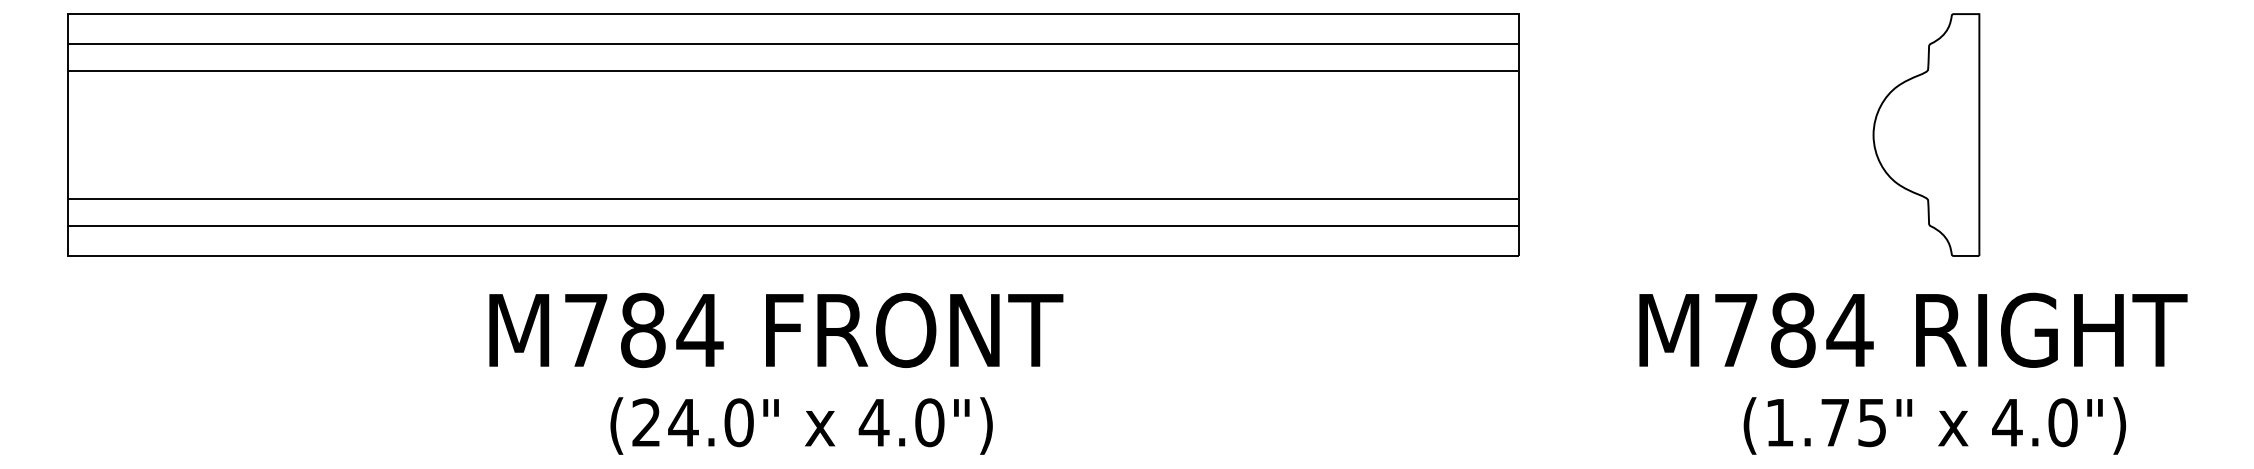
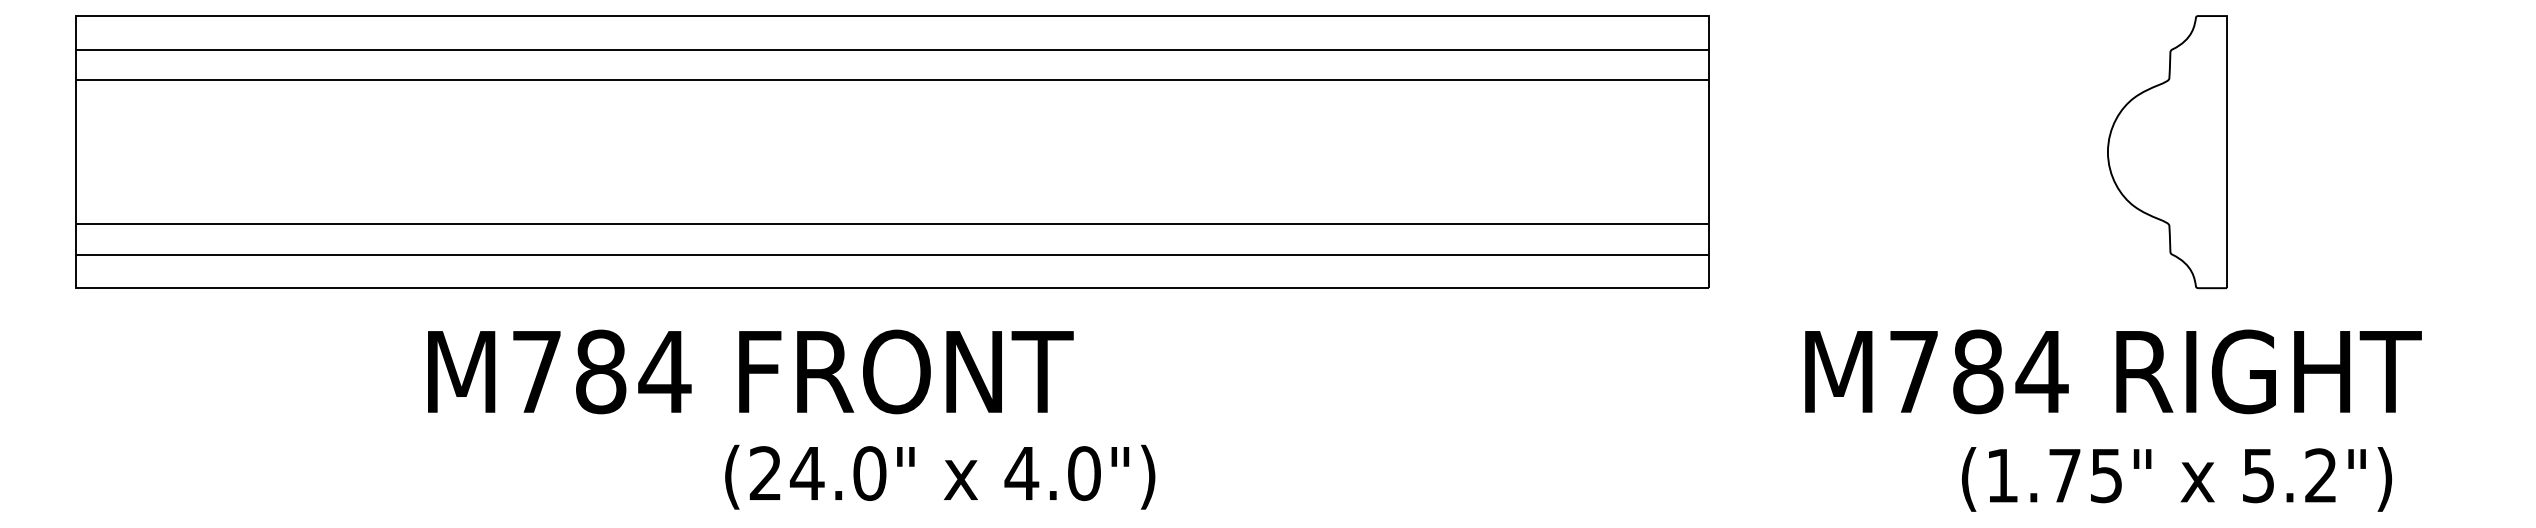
text: (776, 329) -> (751, 370), moved
text: (1913, 329) -> (2113, 370), moved
text: (2034, 422) -> (2289, 475), 4.0") -> 5.2")
text: (801, 425) -> (940, 476), moved

